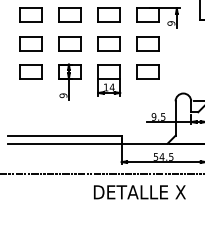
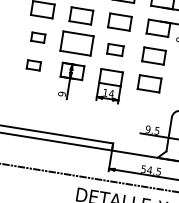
part: (30, 43) -> (37, 37), size x0.6
part: (69, 43) -> (76, 43), size x1.4
part: (108, 43) -> (114, 49), size x0.7
part: (30, 71) -> (33, 65), size x0.6

